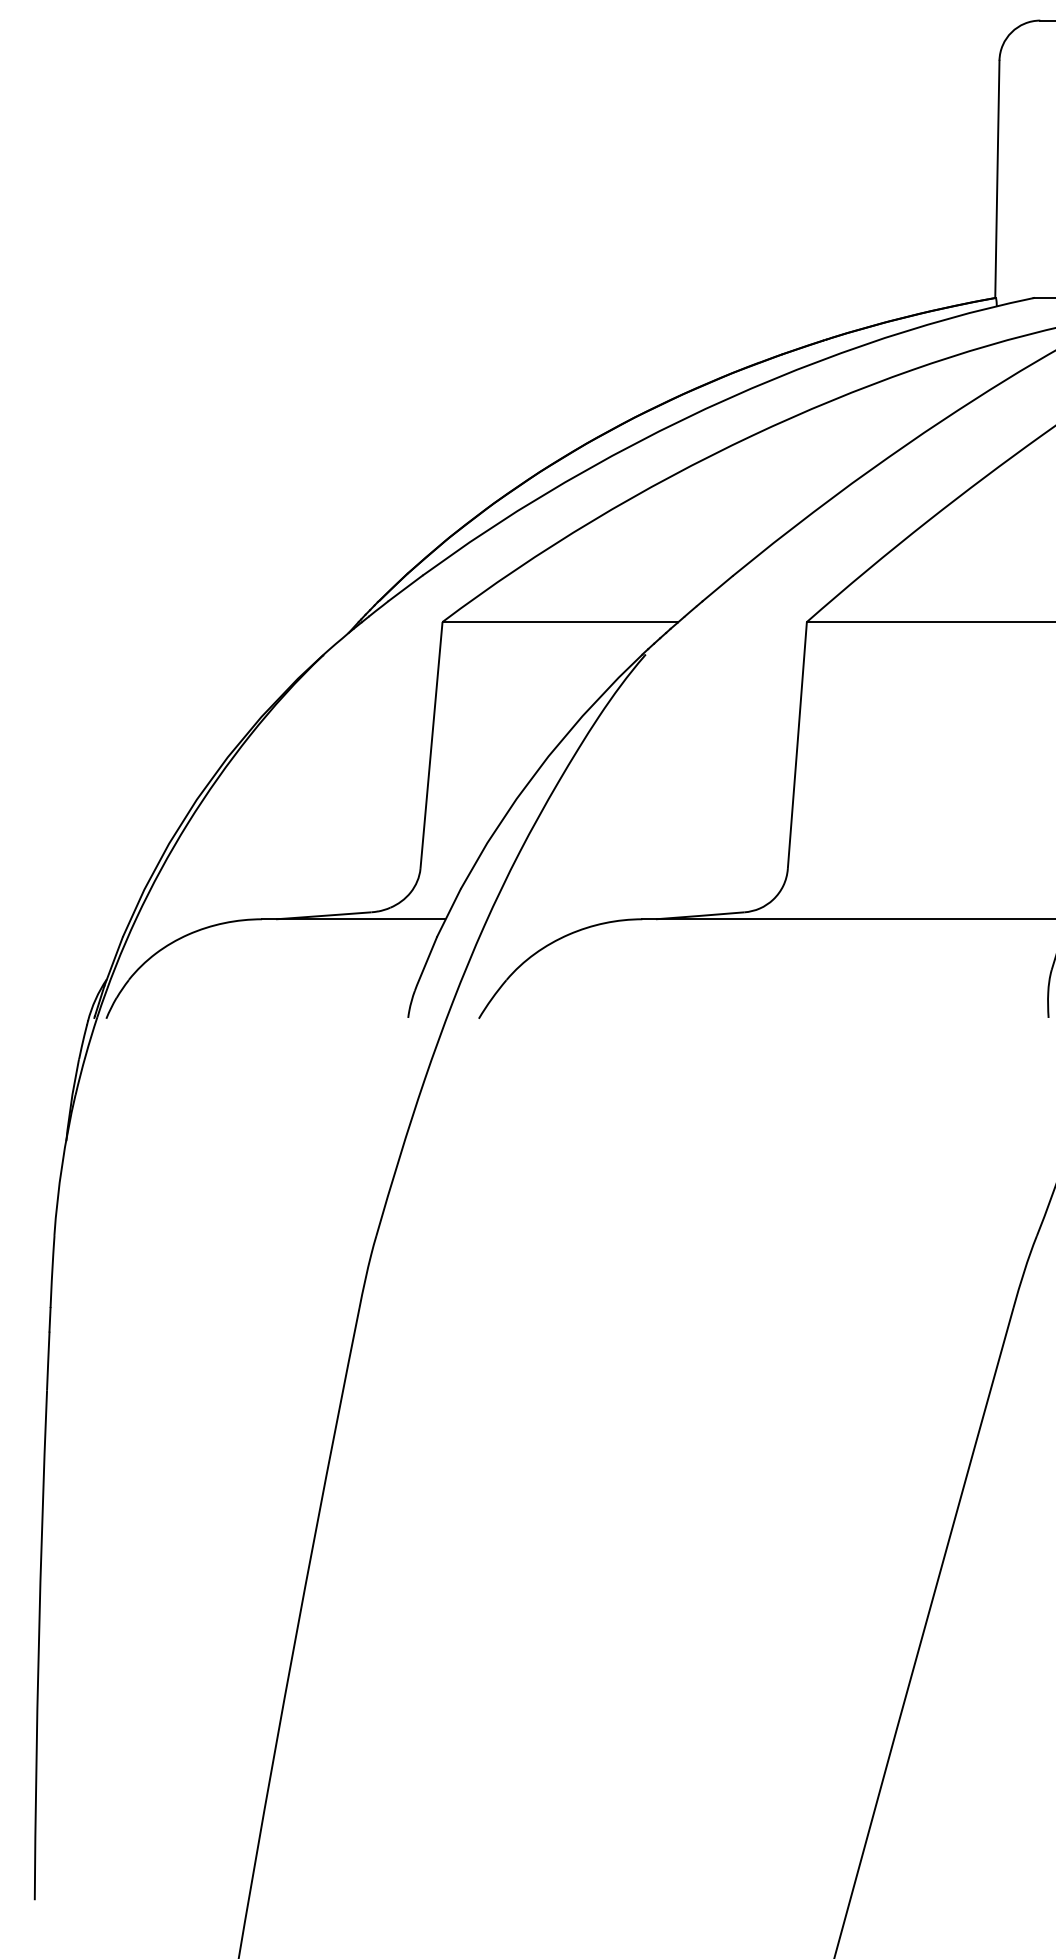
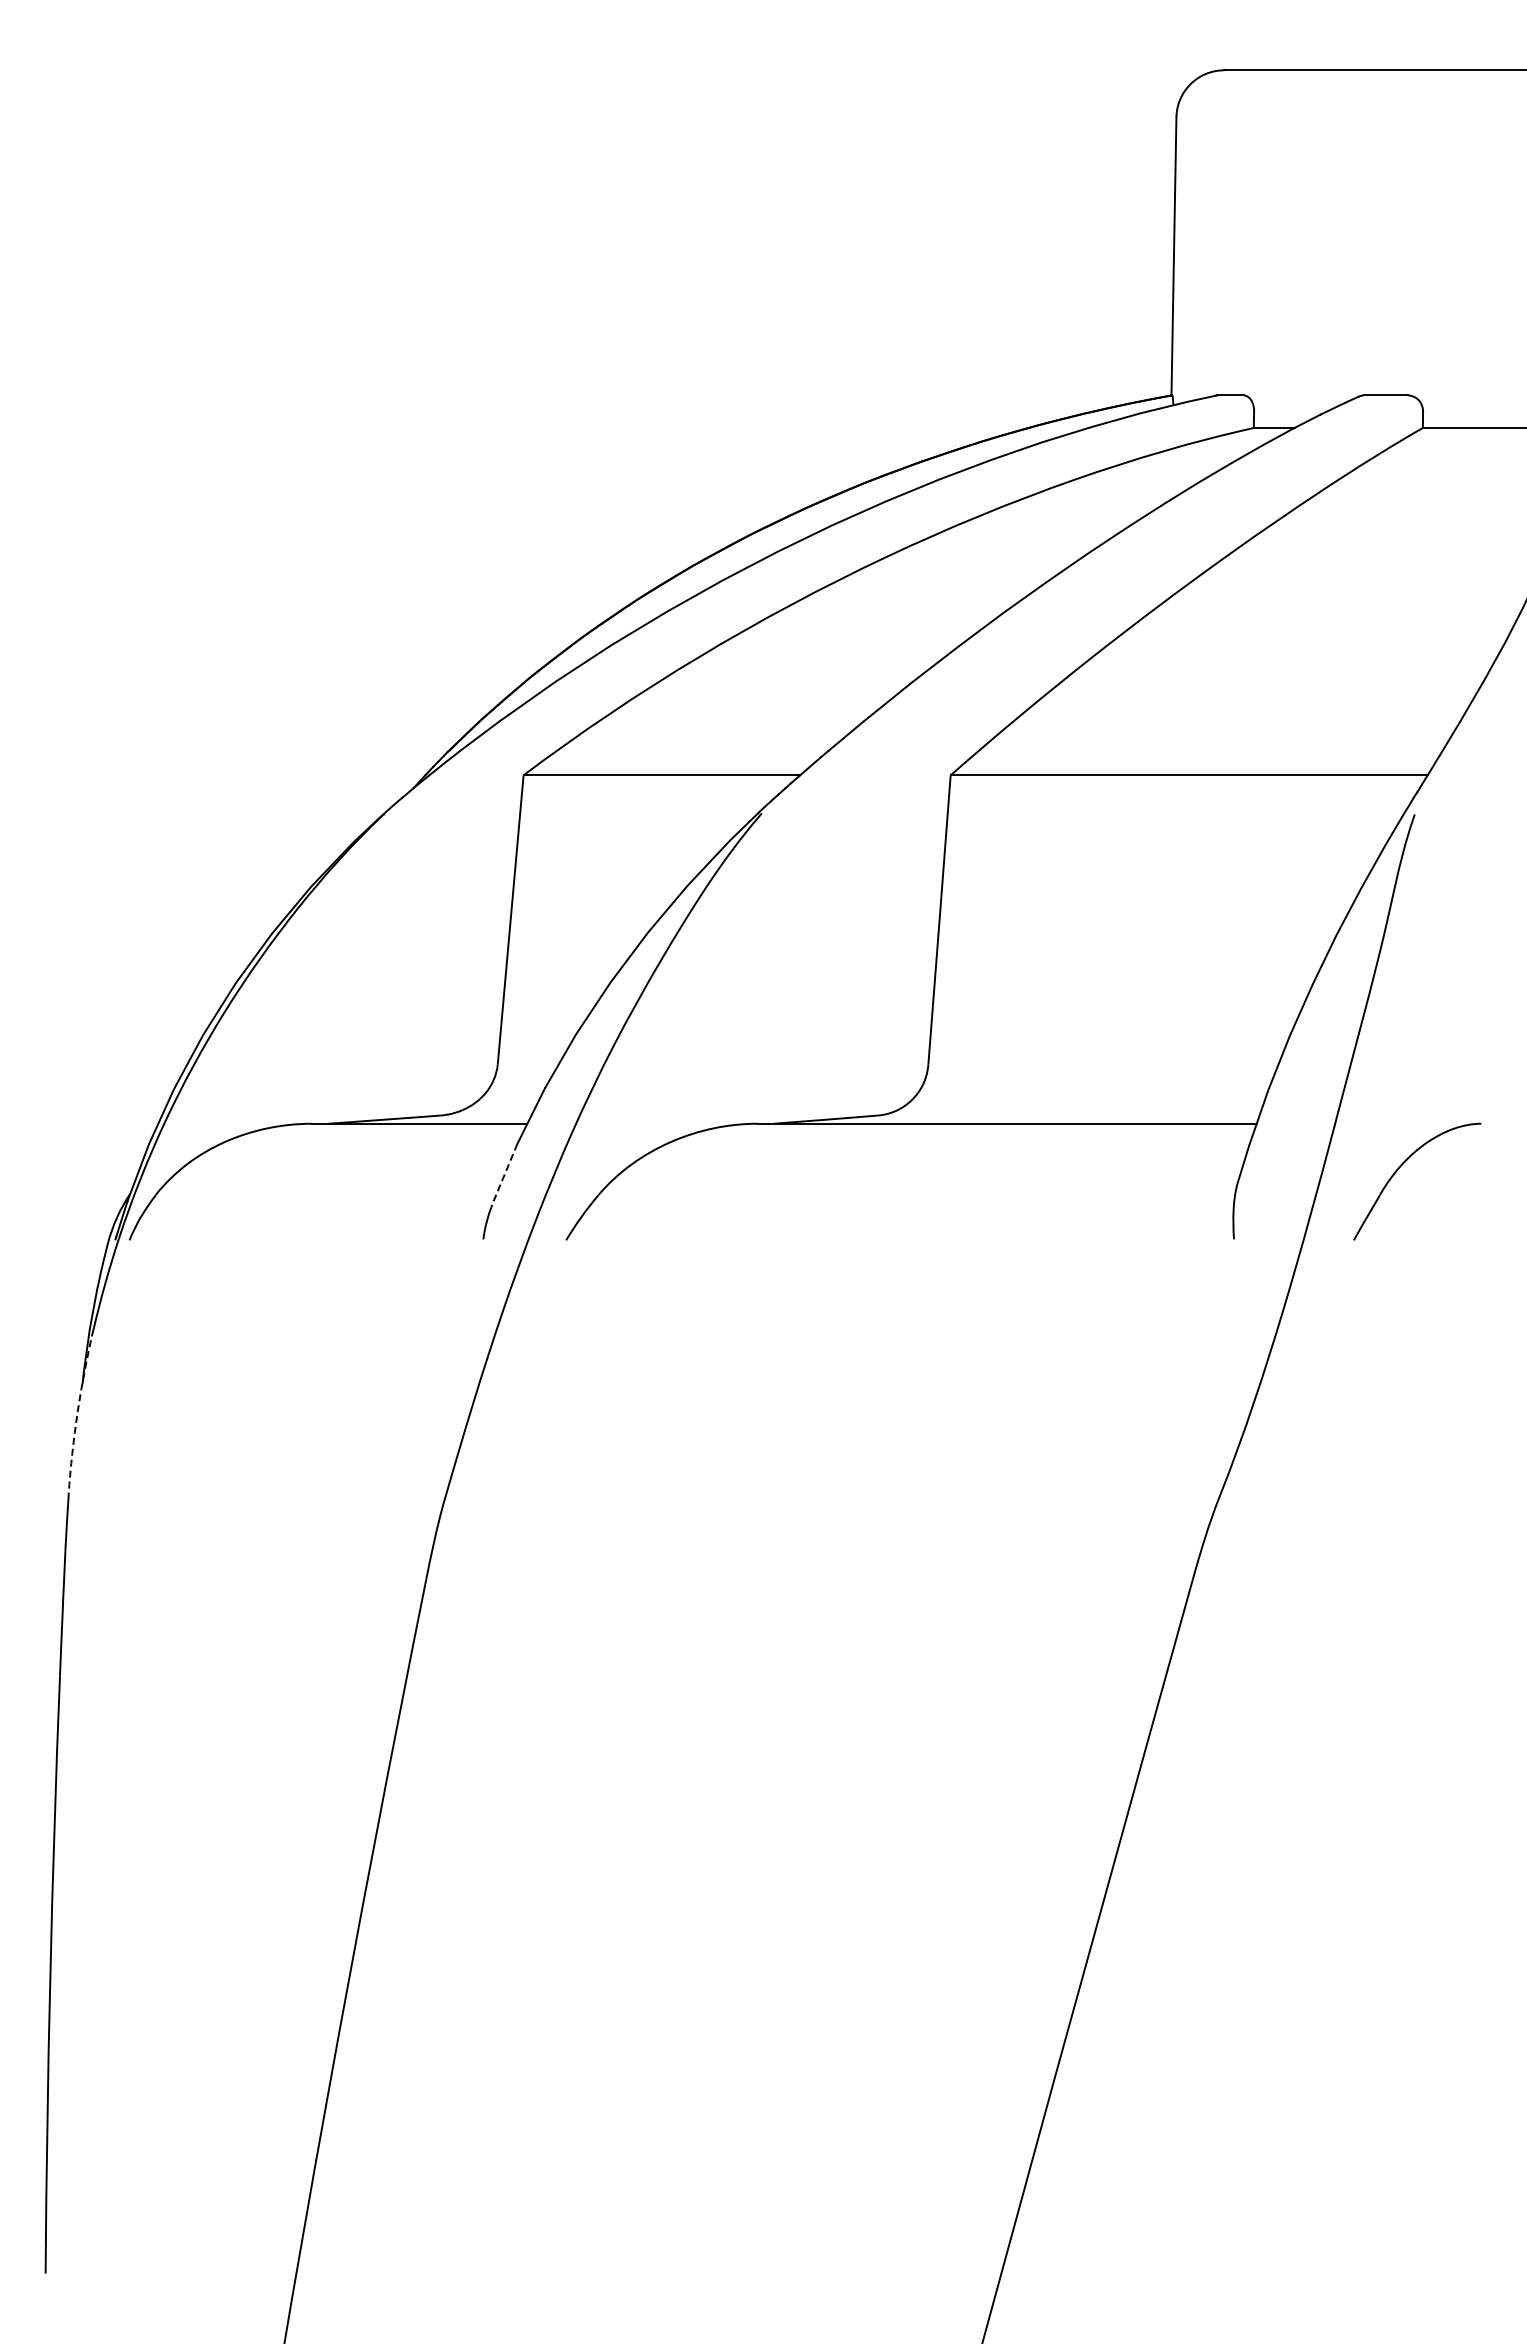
line: (425, 964) -> (503, 1176), solid -> dashed
arc: (61, 1164) -> (77, 1411), solid -> dashed

